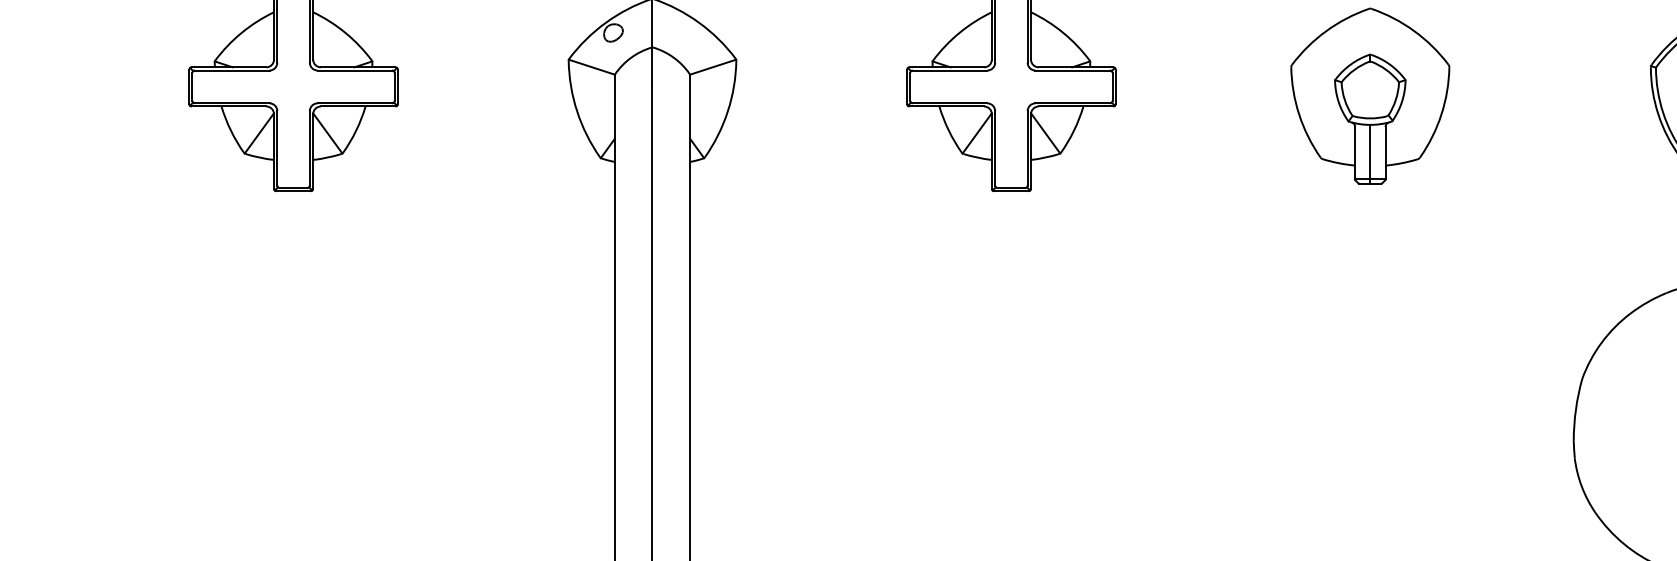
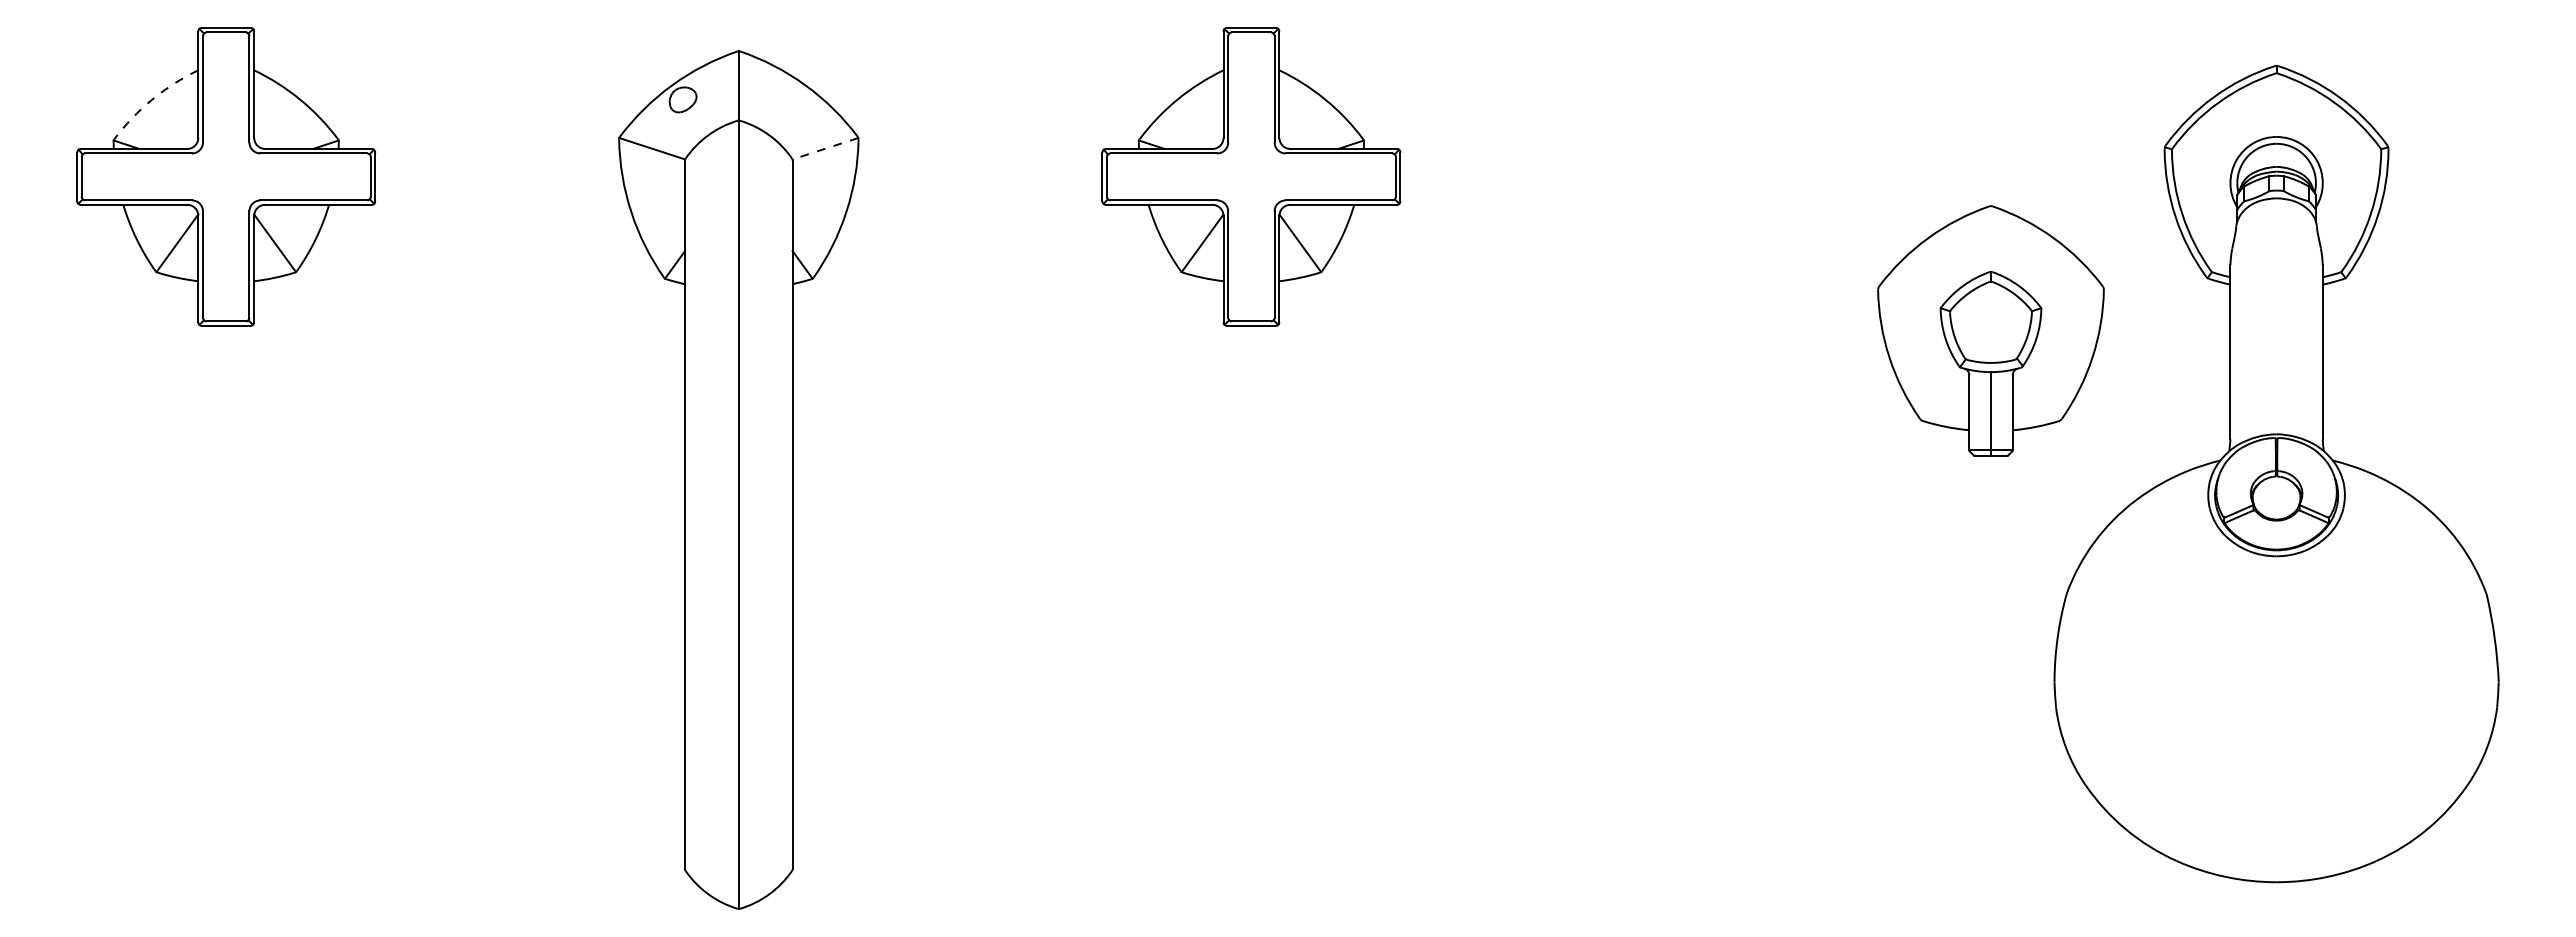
arc: (241, 32) -> (152, 99), solid -> dashed
line: (713, 67) -> (825, 148), solid -> dashed
part: (1369, 95) -> (1990, 330), moved

